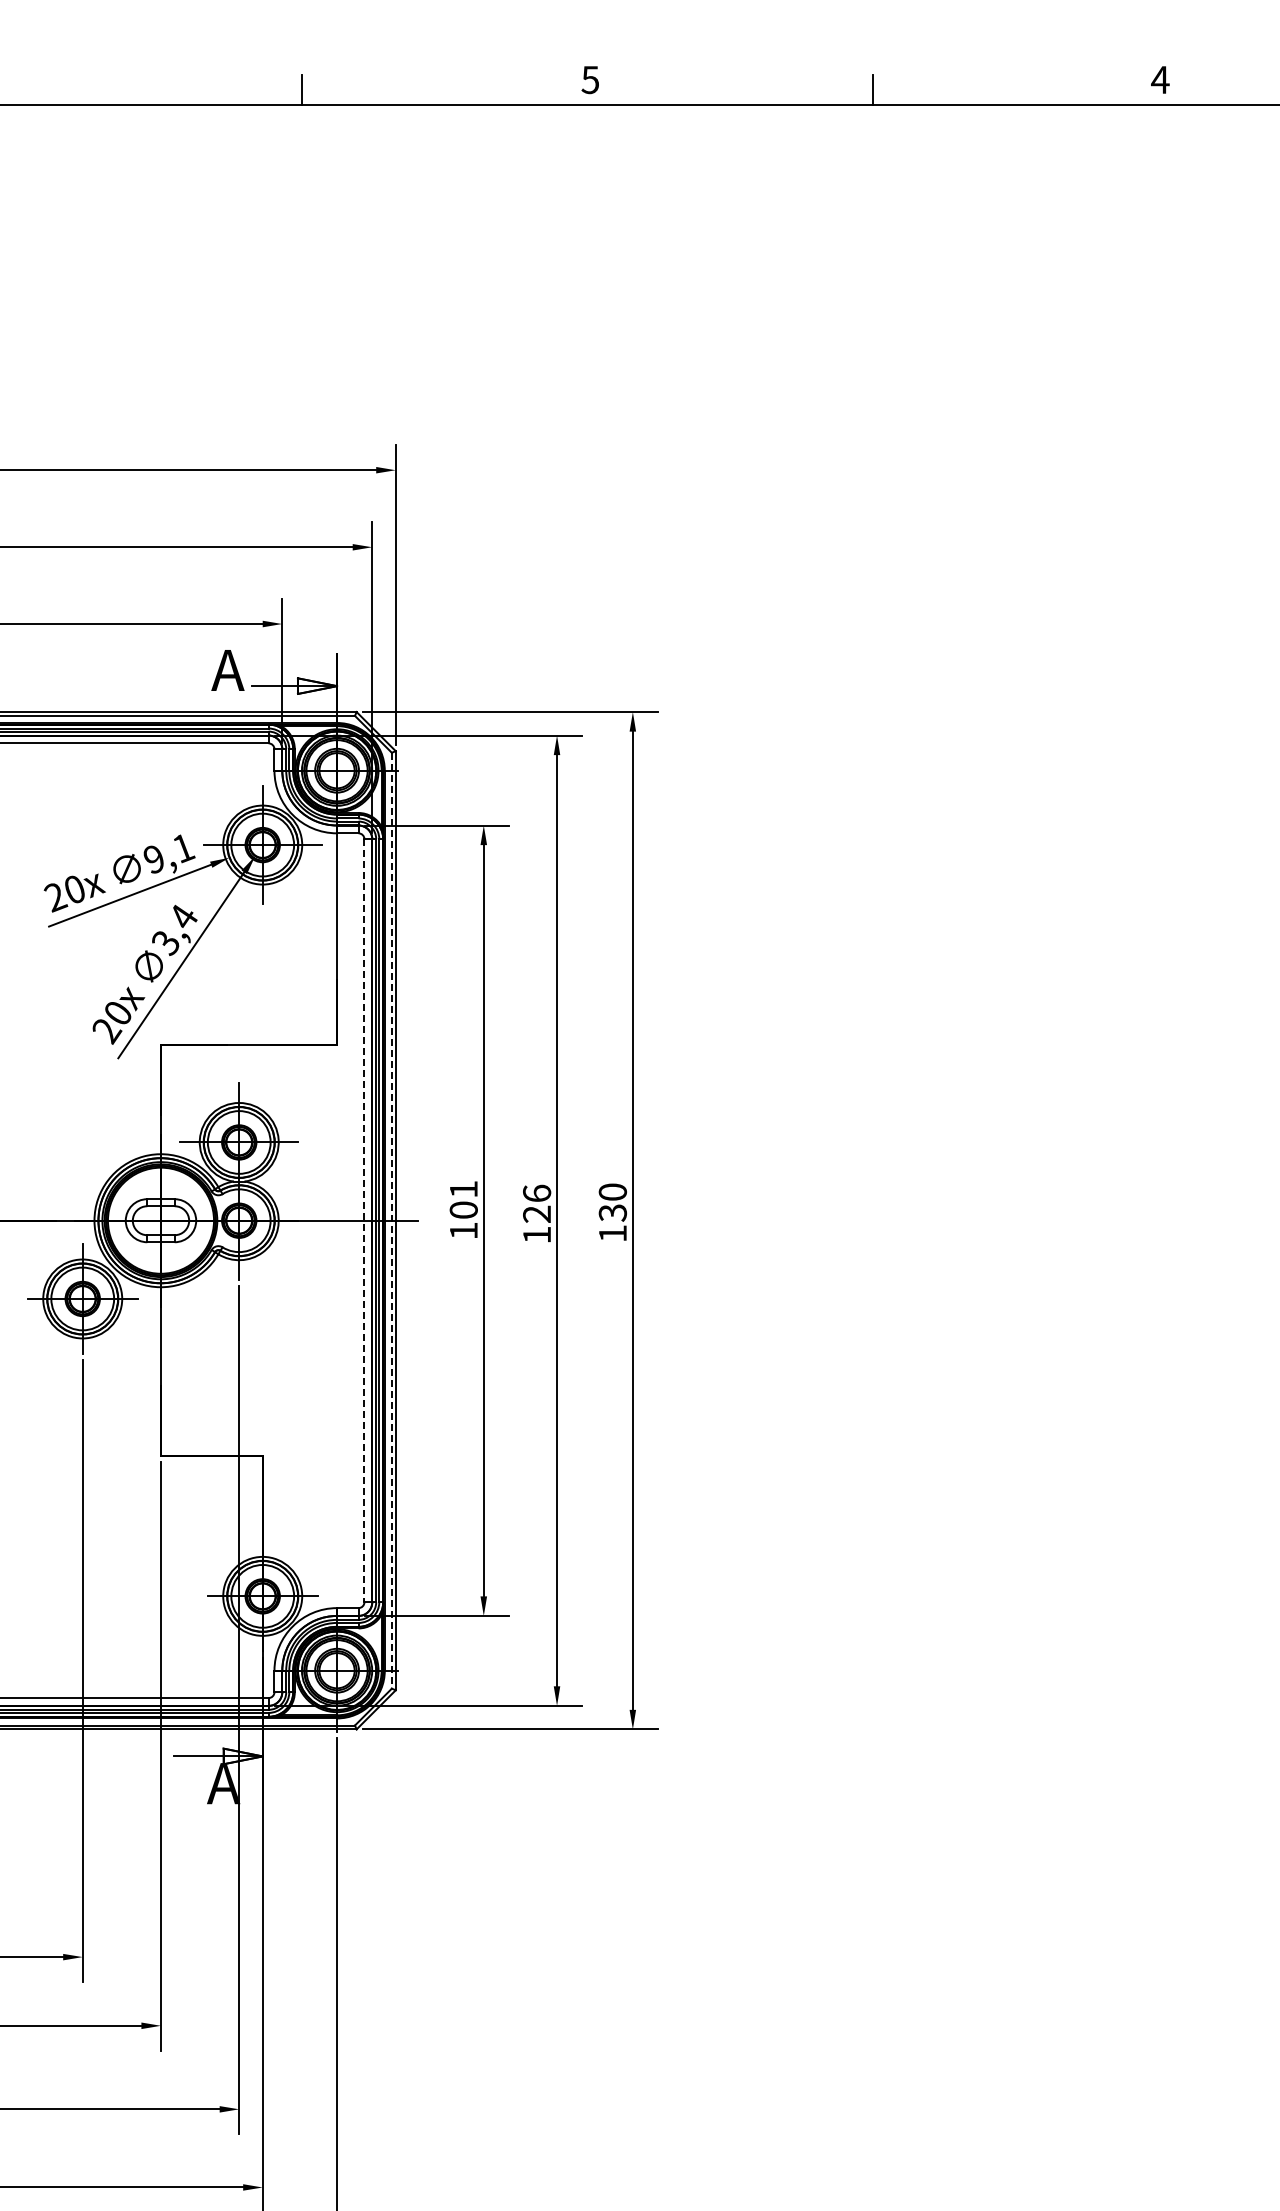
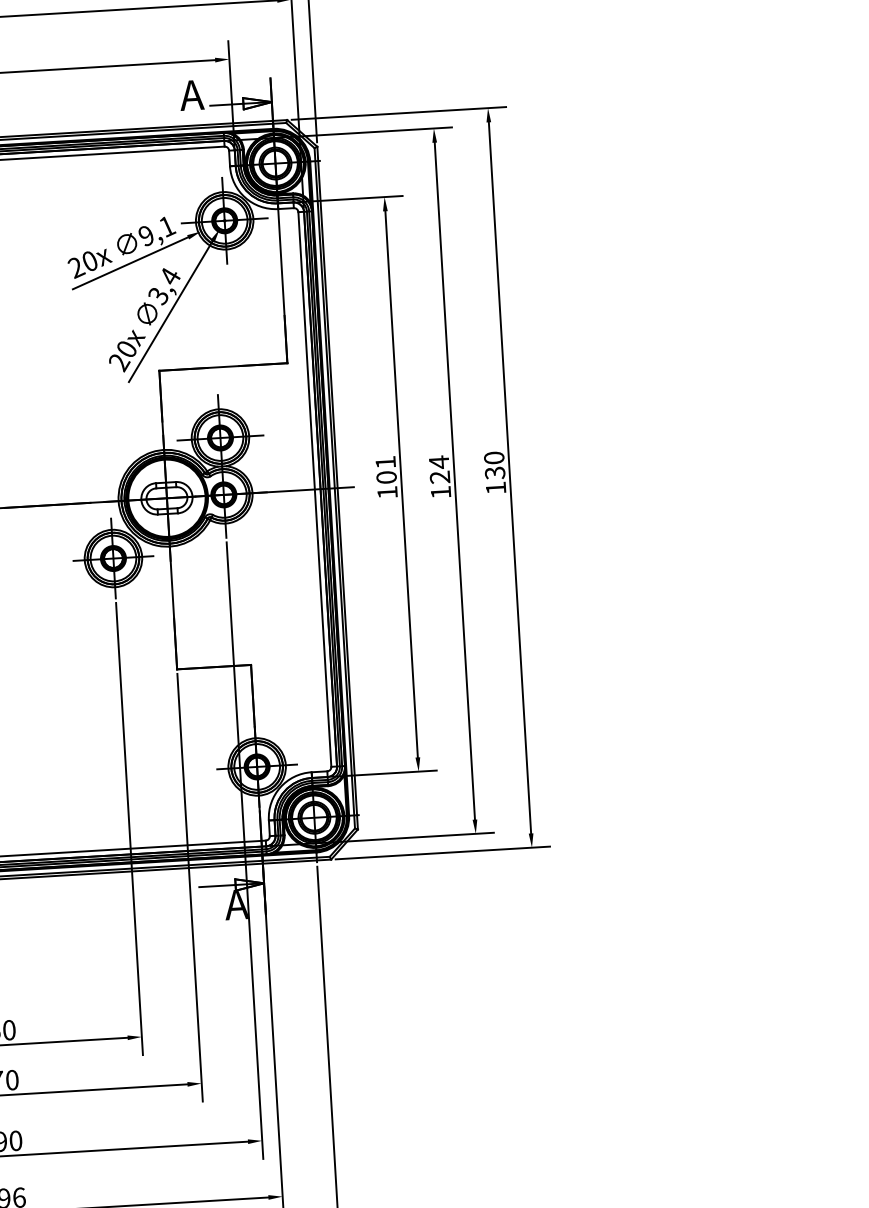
text: (537, 1193) -> (439, 462), 126 -> 124
line: (364, 1220) -> (314, 489), dashed -> solid
line: (391, 1220) -> (334, 488), dashed -> solid

